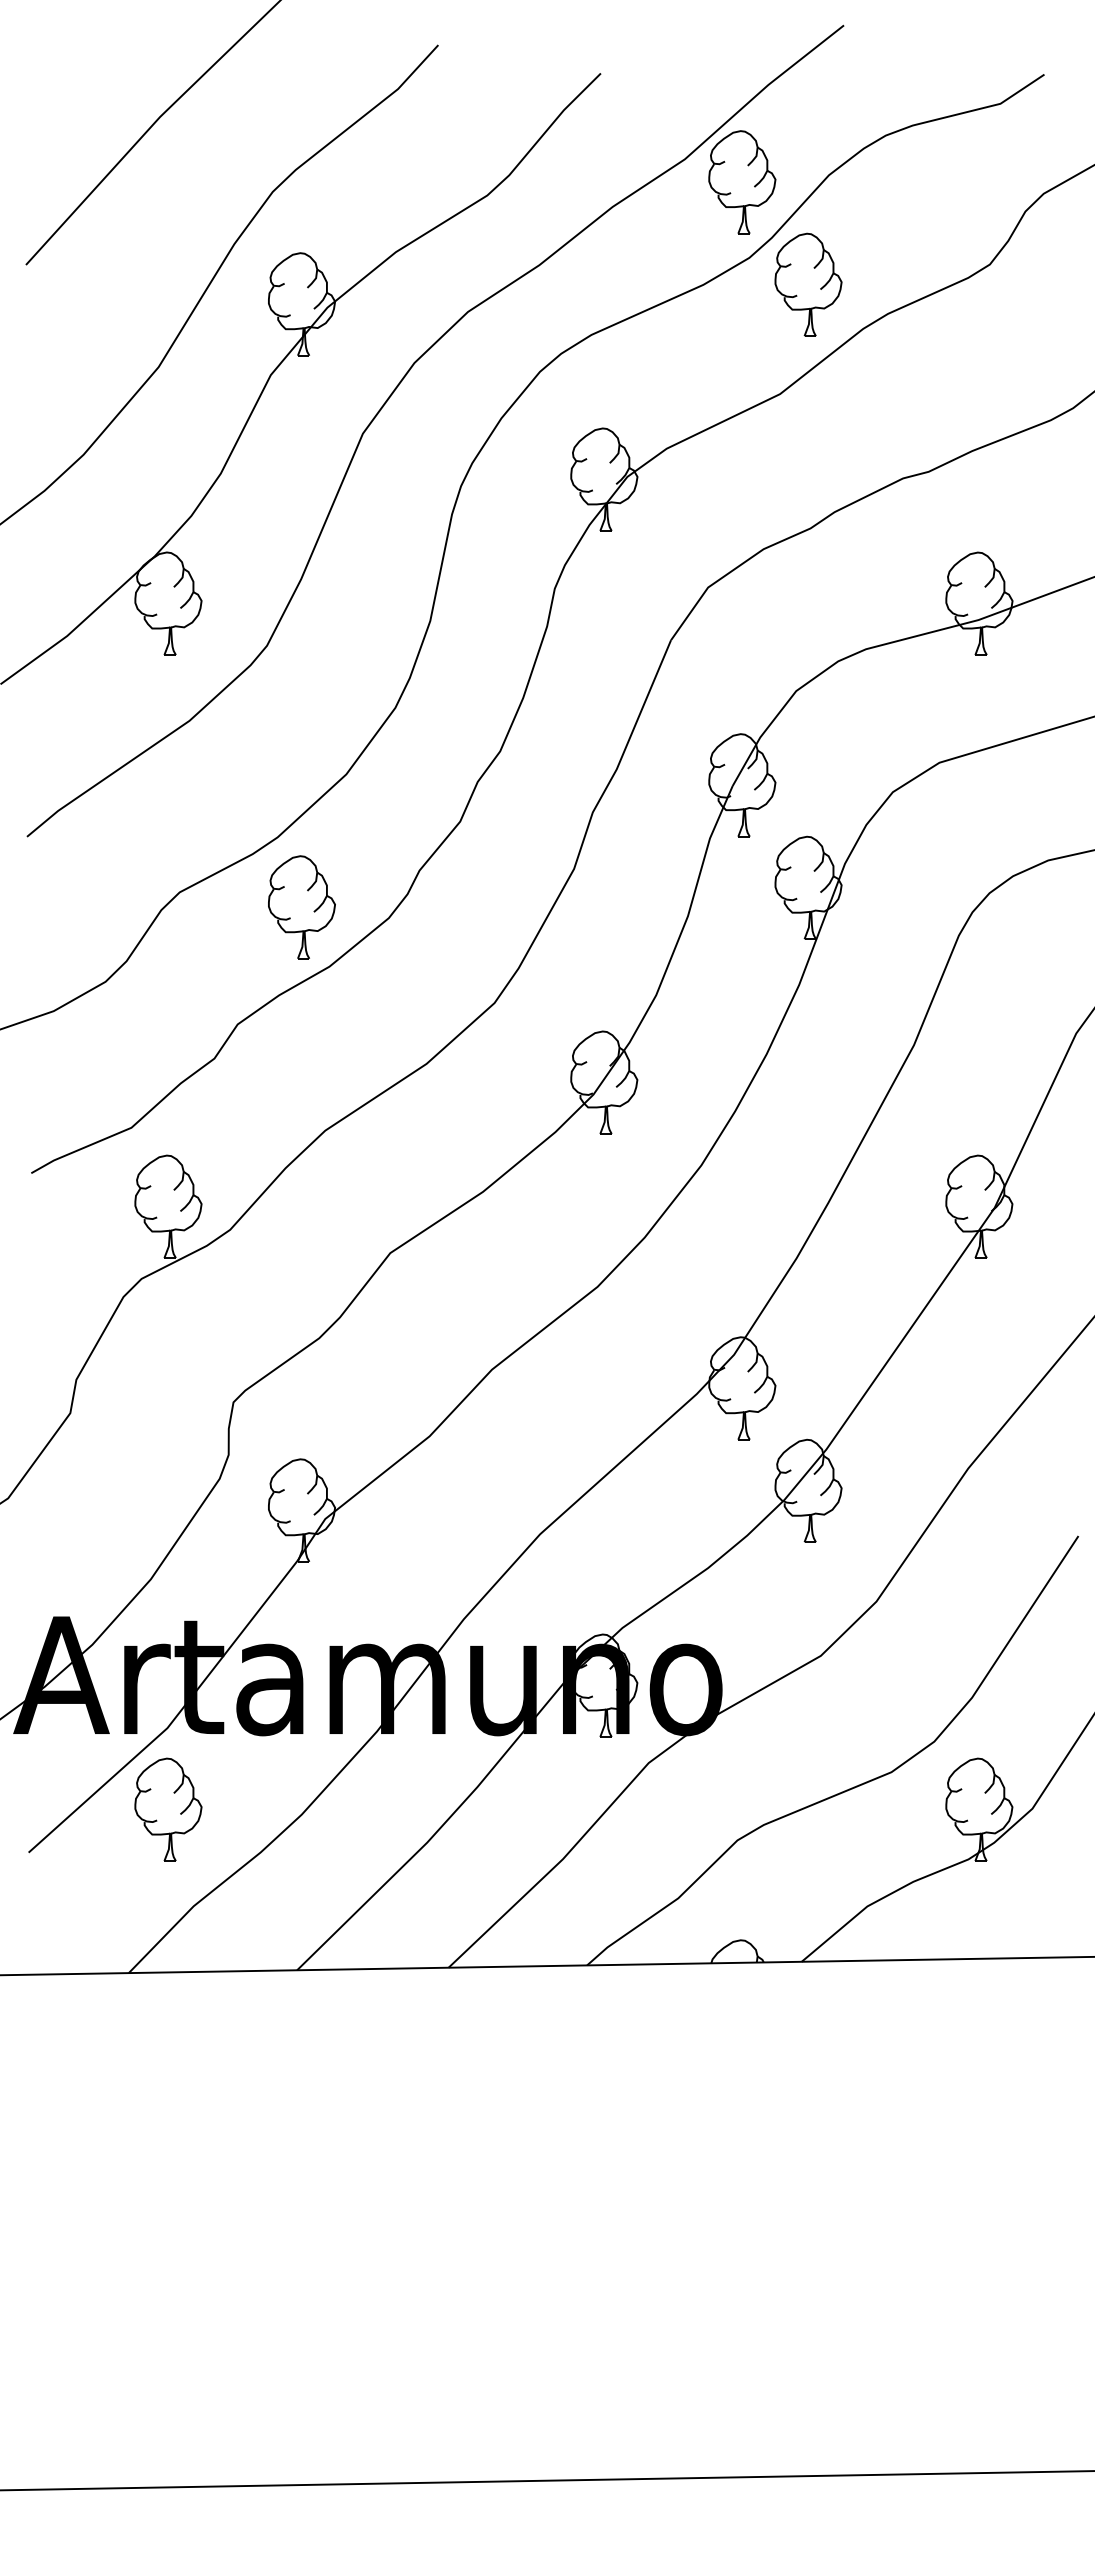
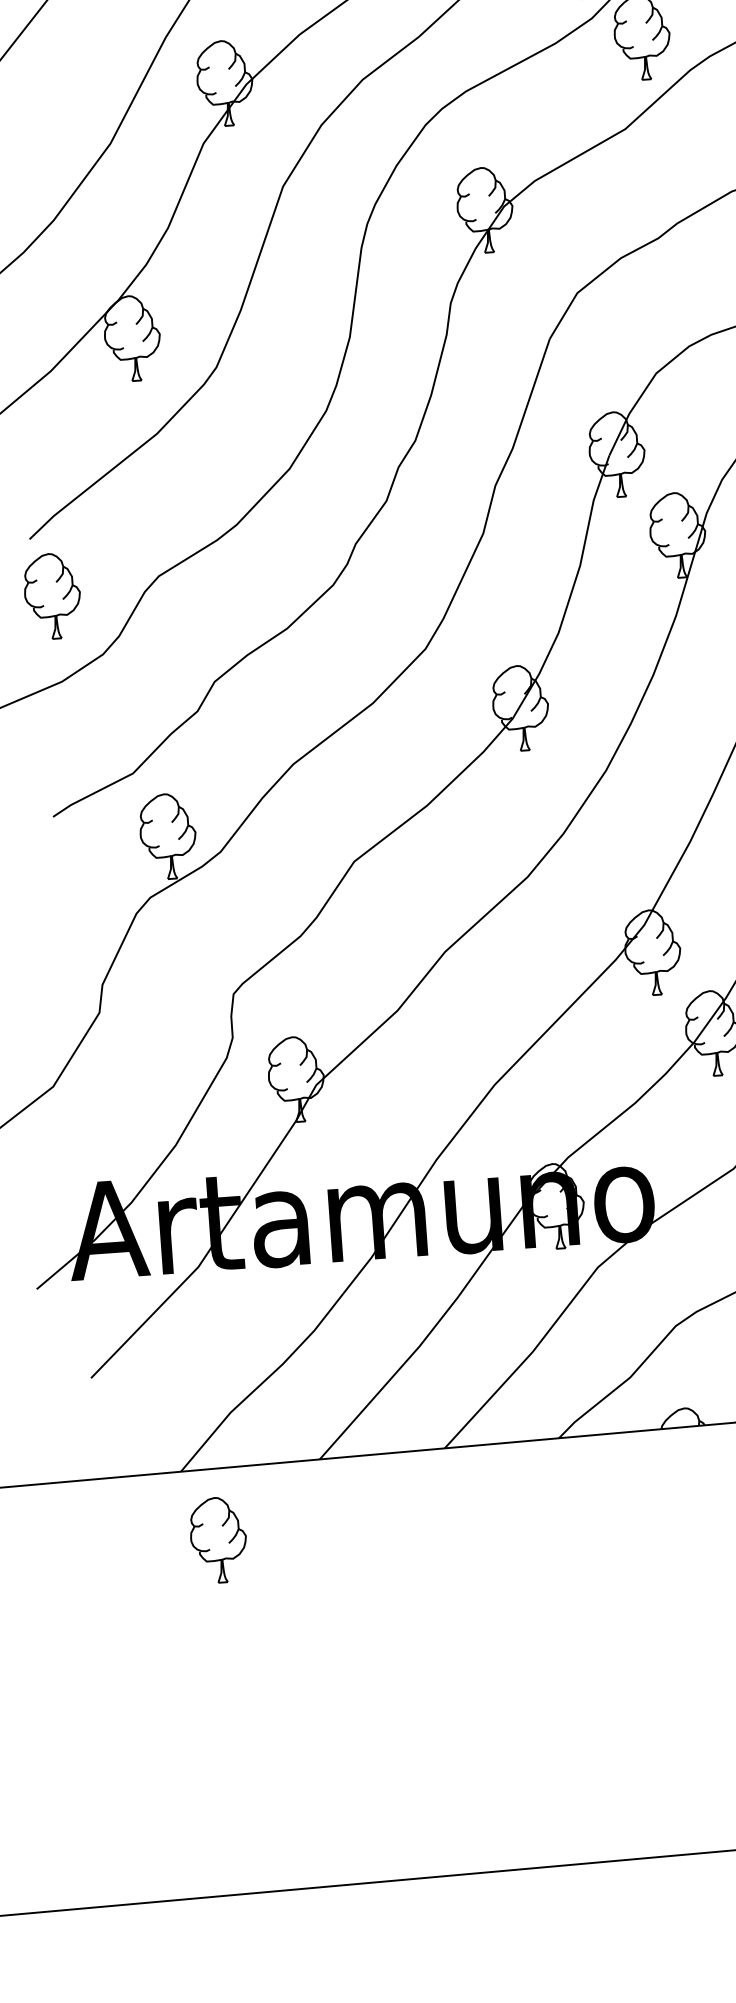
part: (301, 907) -> (52, 596), moved
part: (168, 1809) -> (218, 1539), moved

